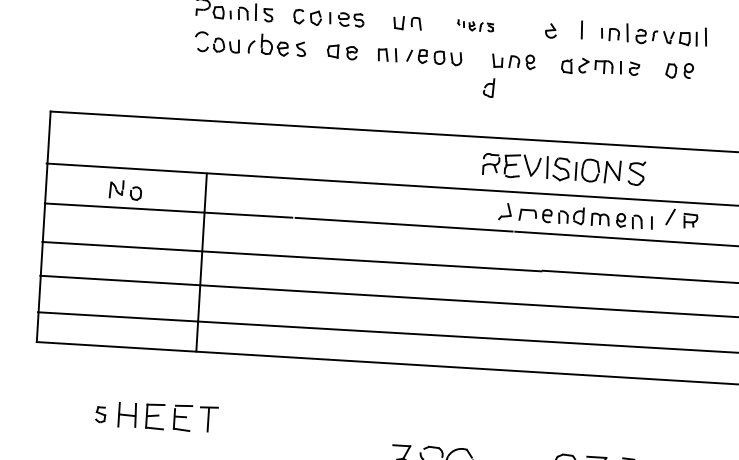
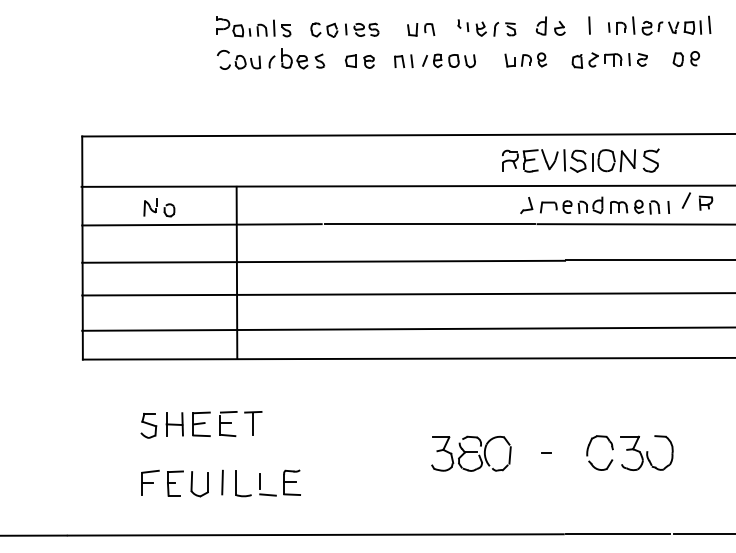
part: (475, 25) -> (486, 27), size x1.67
part: (488, 87) -> (540, 25), moved
part: (100, 414) -> (148, 425), size x1.67

